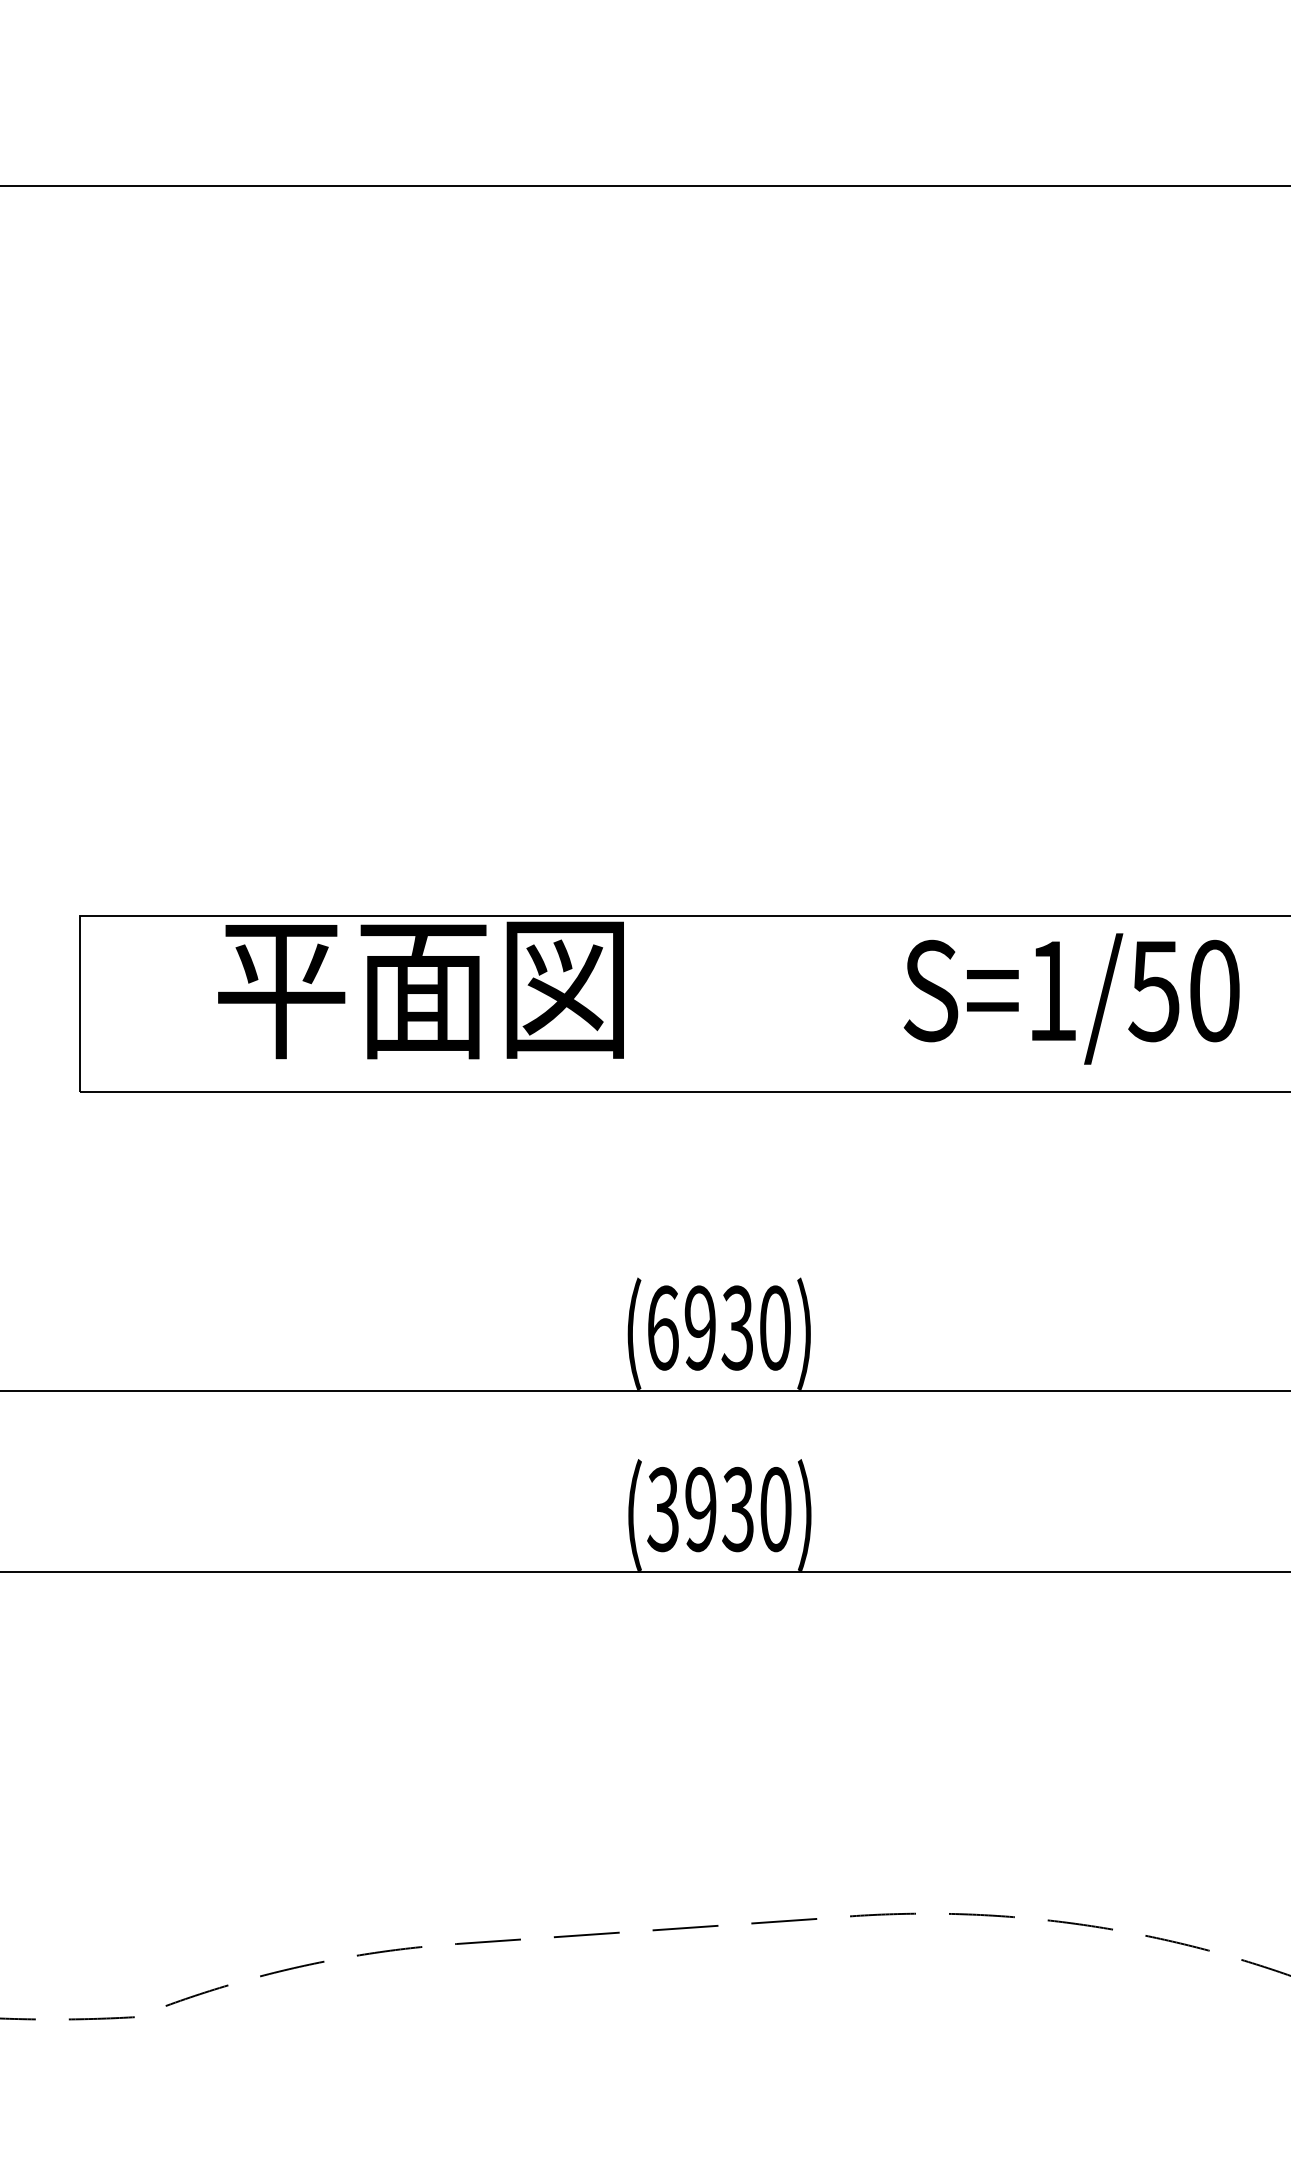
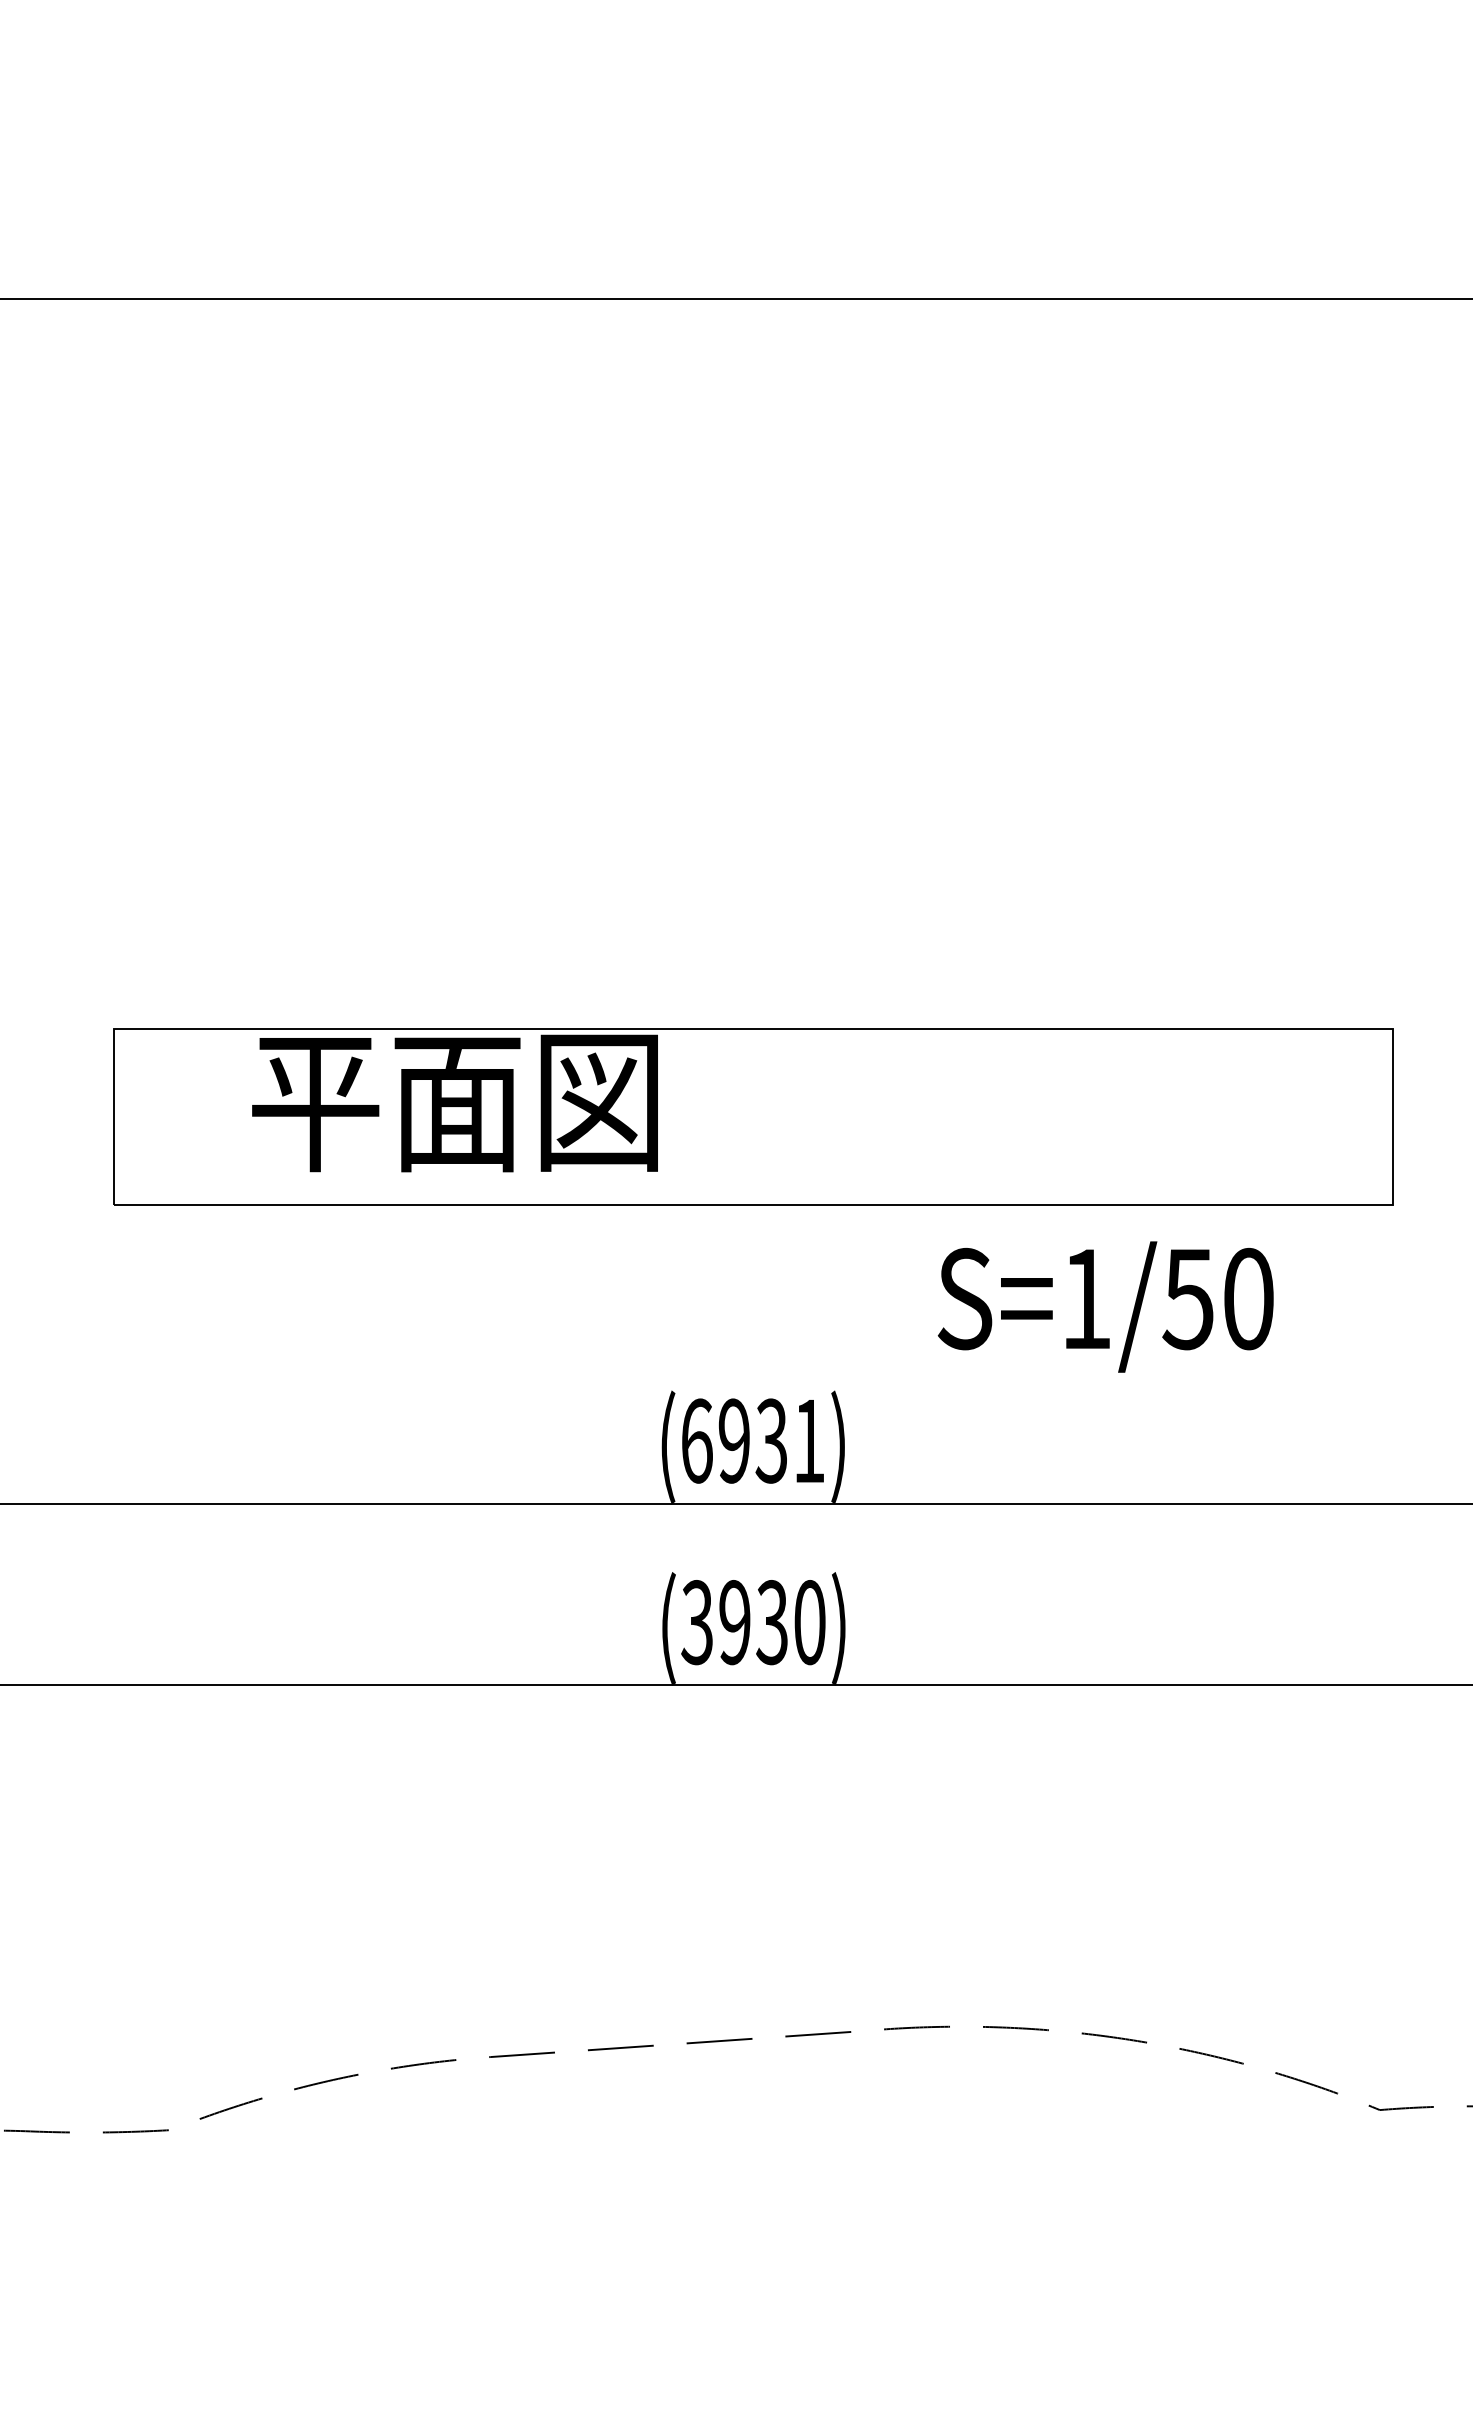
text: (1071, 998) -> (1105, 1306), moved
text: (775, 1327) -> (809, 1440), (6930) -> (6931)

